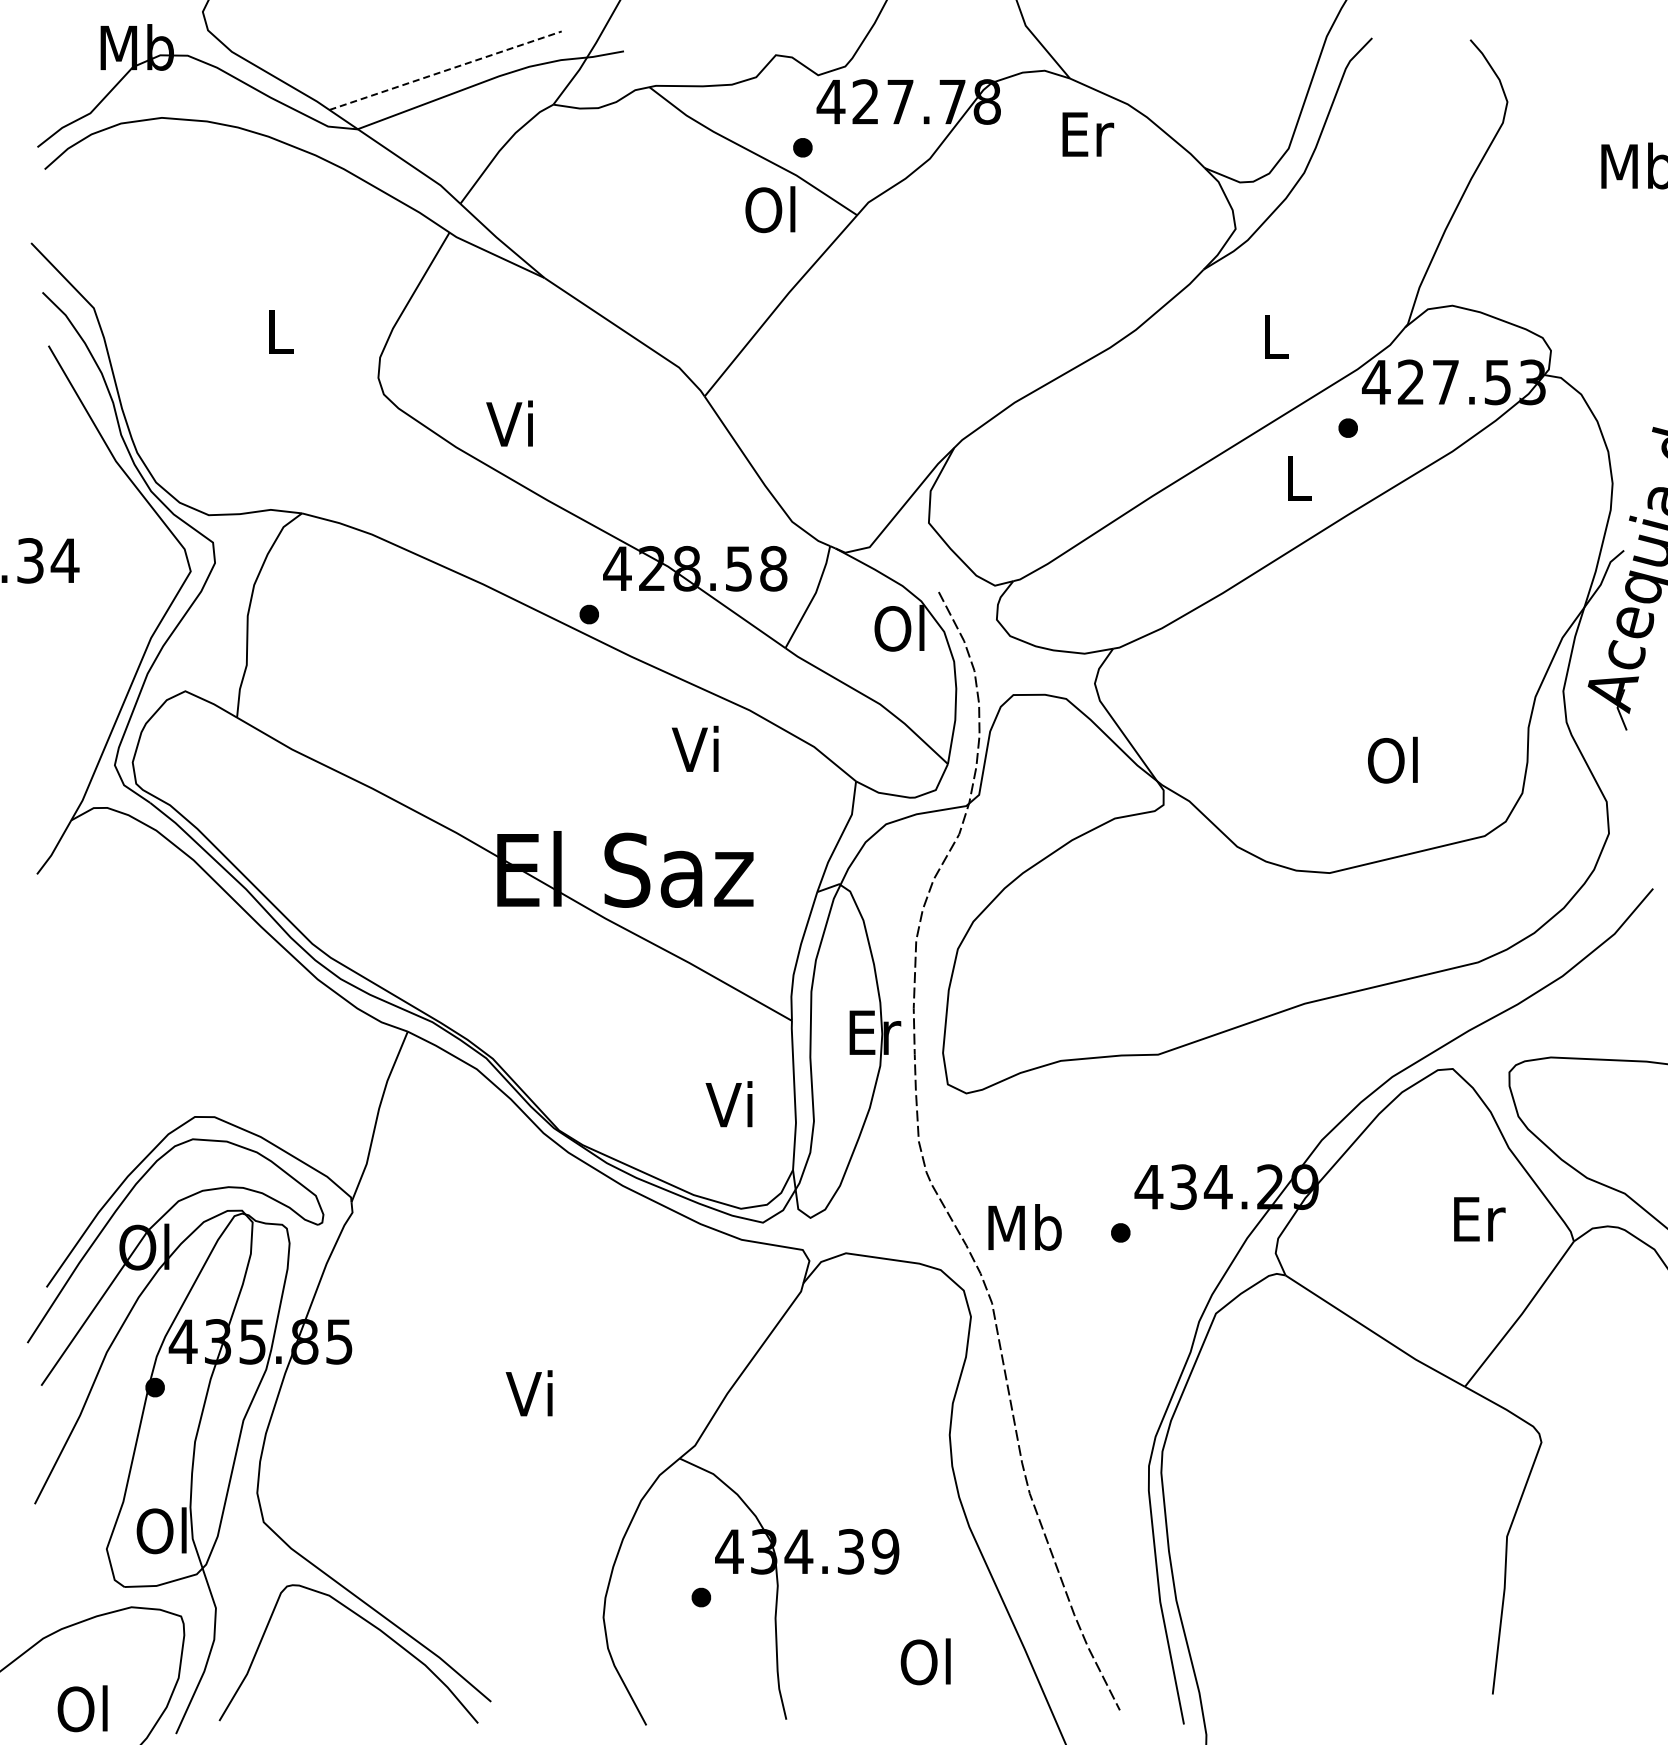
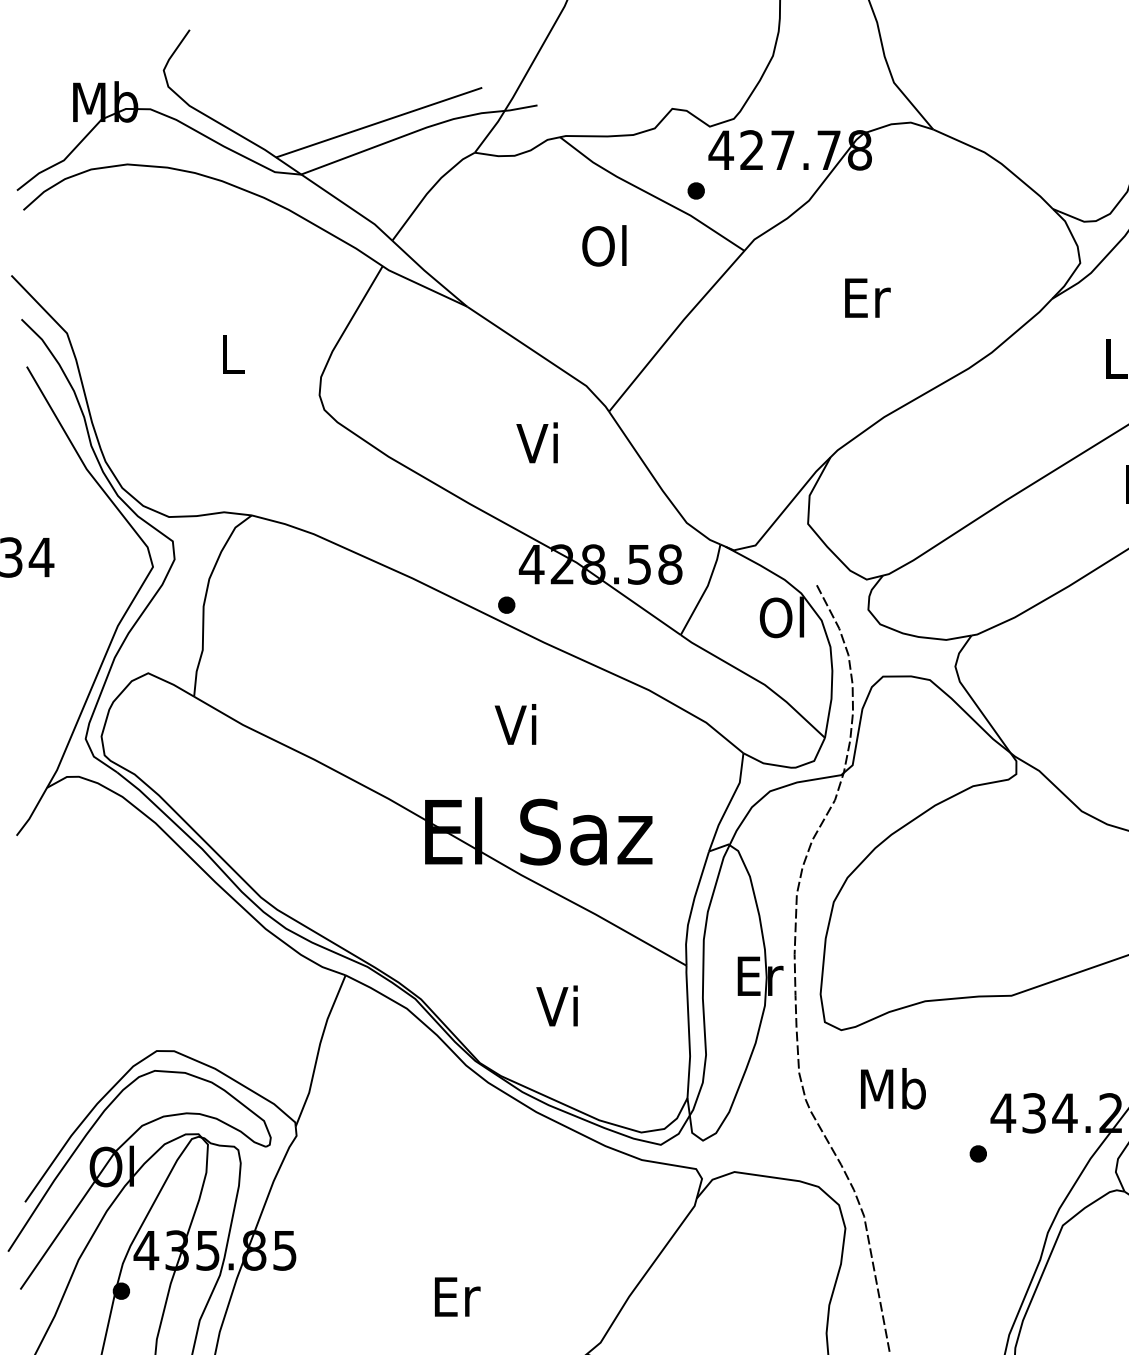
line: (445, 70) -> (379, 122), dashed -> solid
text: (1088, 134) -> (868, 298), moved
text: (770, 209) -> (604, 245), moved
text: (509, 423) -> (537, 442), moved
text: (695, 748) -> (515, 724), moved
text: (728, 1104) -> (556, 1006), moved
text: (1024, 1227) -> (892, 1088), moved
text: (532, 1393) -> (456, 1296), Vi -> Er

